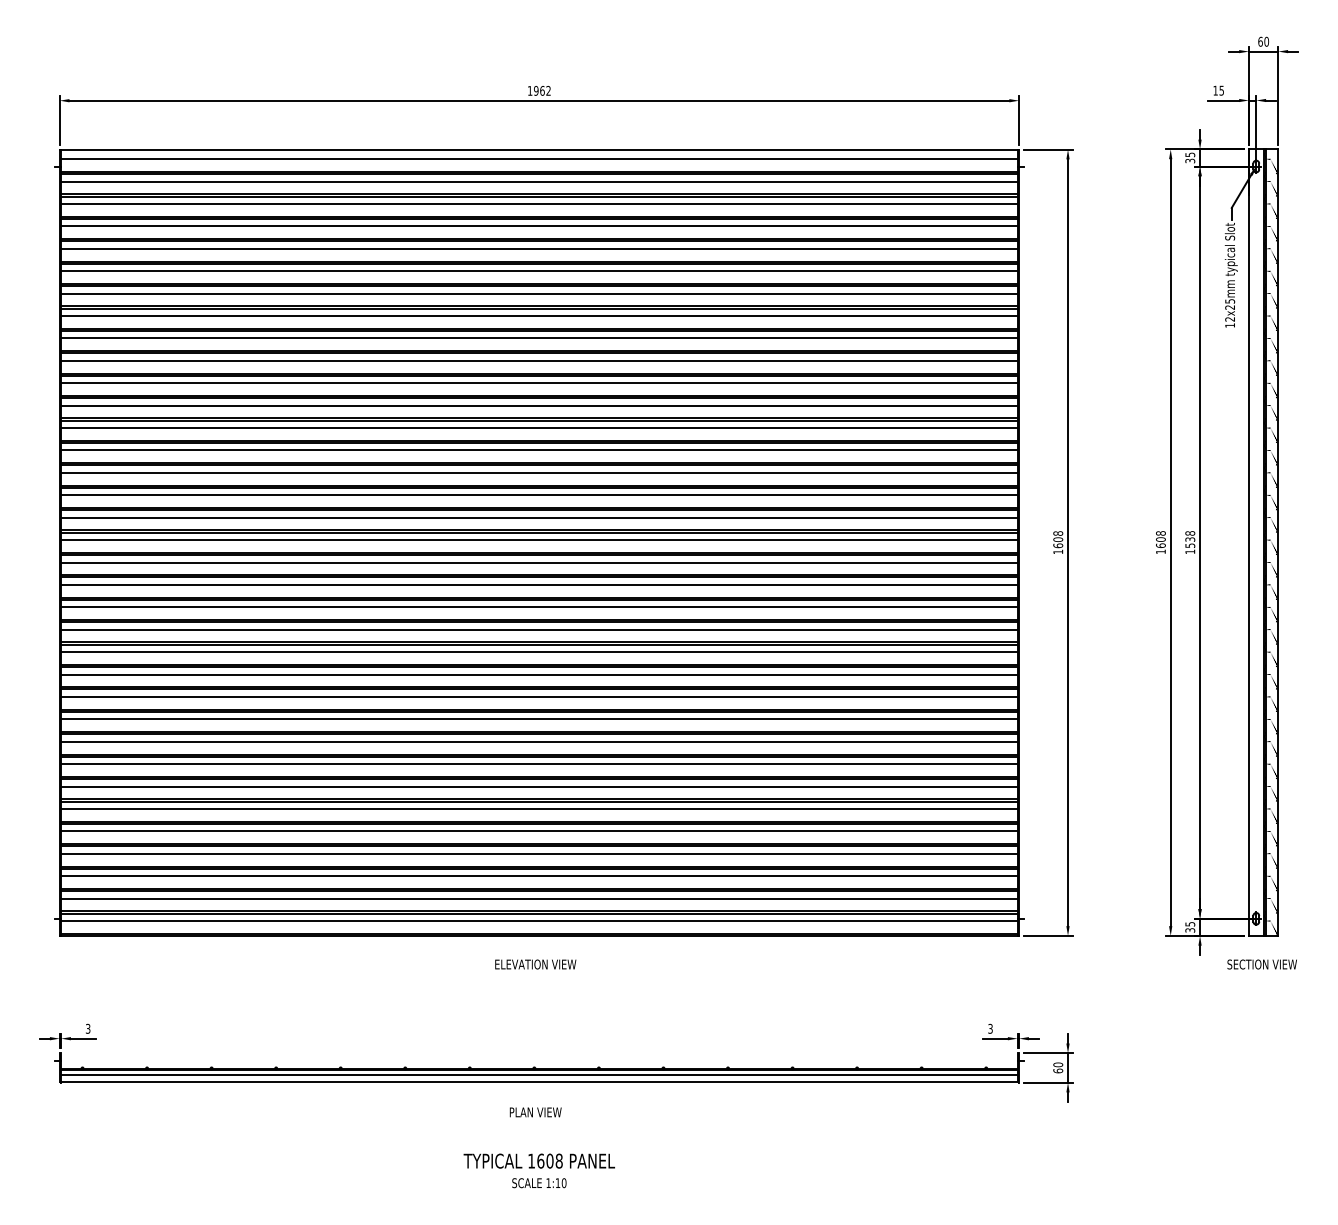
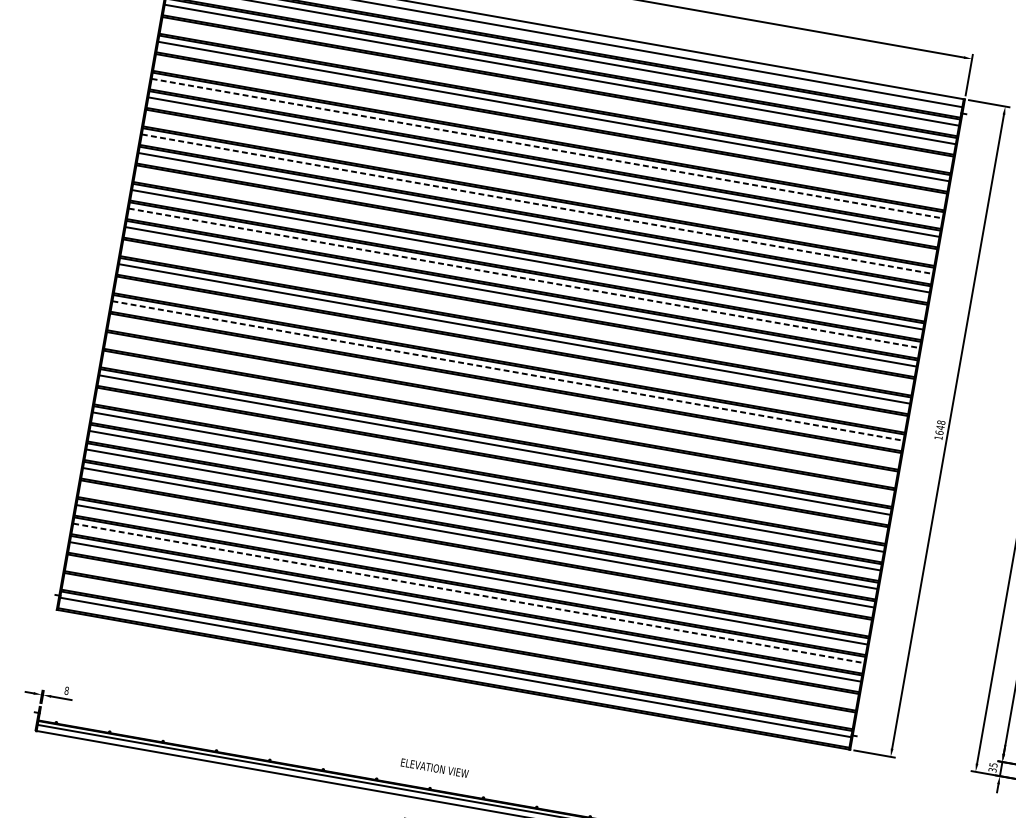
line: (539, 226) -> (557, 93), removed
line: (539, 271) -> (550, 130), removed
line: (539, 293) -> (547, 148), solid -> dashed
line: (539, 338) -> (540, 185), removed
line: (539, 360) -> (537, 203), solid -> dashed
line: (539, 405) -> (530, 241), removed
line: (539, 450) -> (524, 278), solid -> dashed
line: (539, 495) -> (517, 315), removed
text: (1058, 539) -> (940, 427), 1608 -> 1648
line: (539, 540) -> (511, 352), removed
line: (539, 562) -> (508, 370), solid -> dashed
line: (539, 584) -> (504, 389), removed
line: (539, 607) -> (501, 408), removed
line: (539, 629) -> (498, 426), removed
line: (539, 674) -> (491, 463), removed
line: (539, 786) -> (475, 556), removed
line: (539, 831) -> (468, 593), solid -> dashed
line: (539, 876) -> (462, 630), removed
line: (539, 898) -> (459, 648), removed
text: (535, 964) -> (434, 768), moved
text: (87, 1028) -> (66, 690), 3 -> 8

